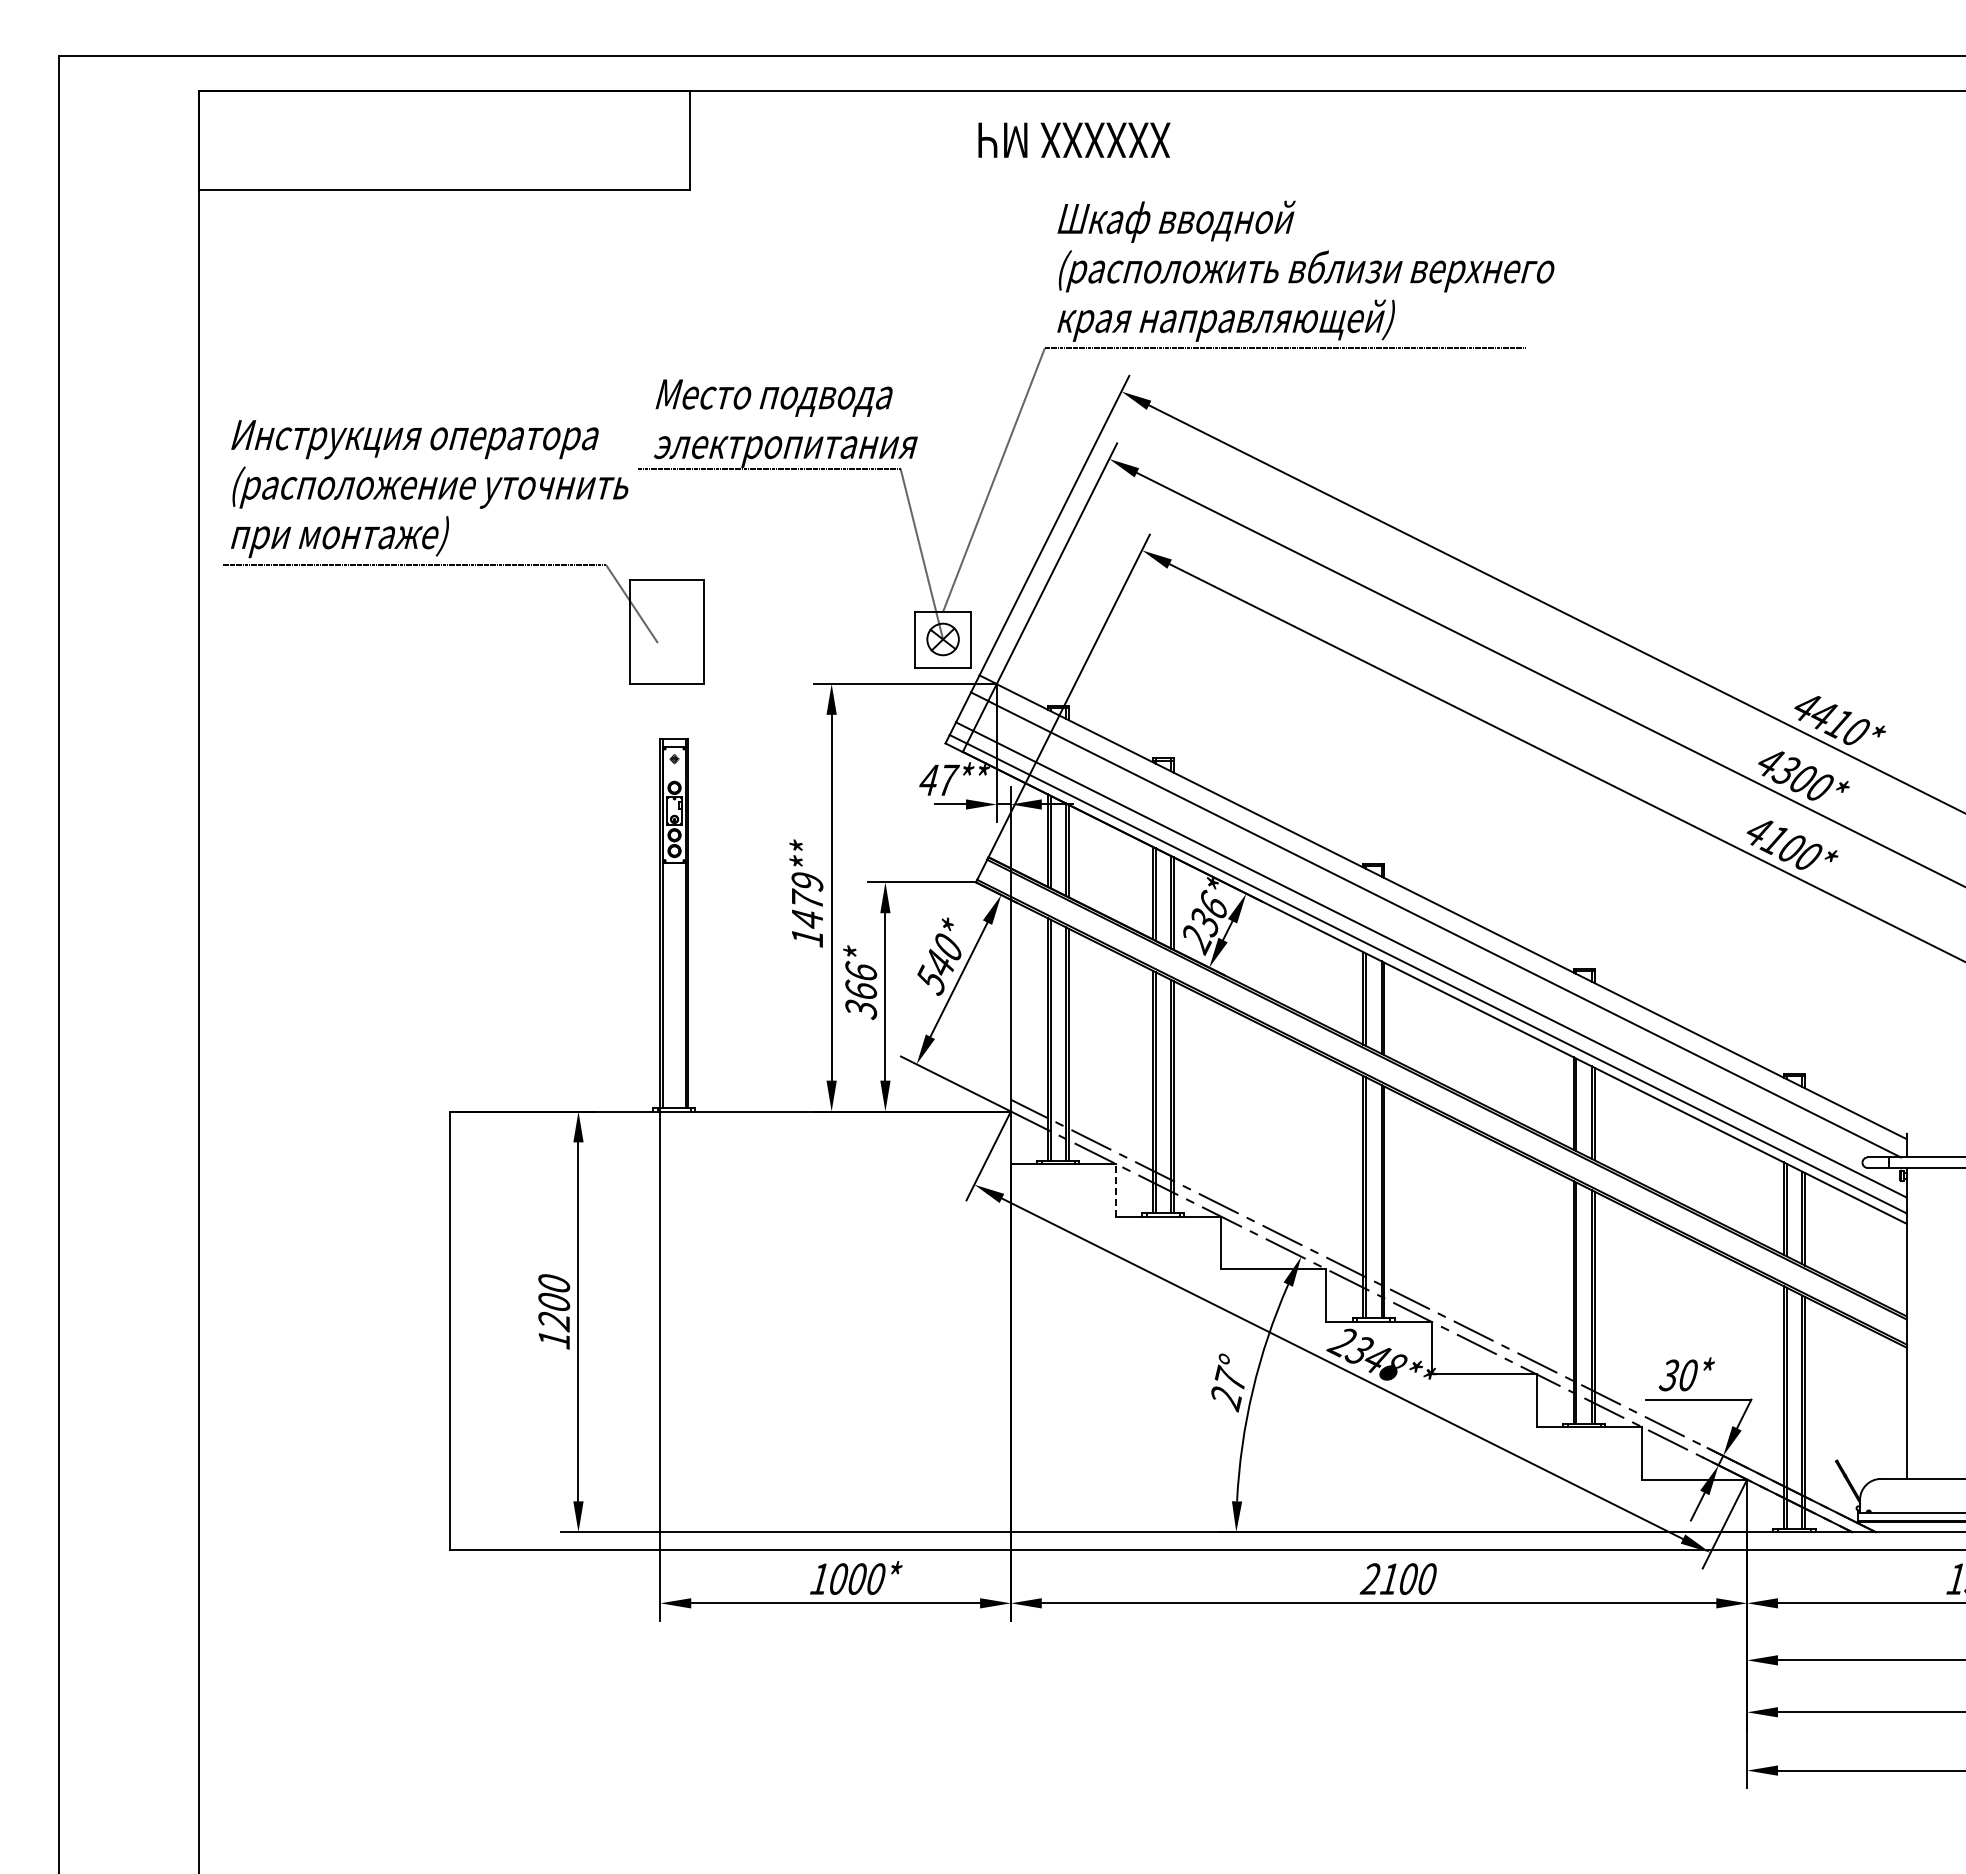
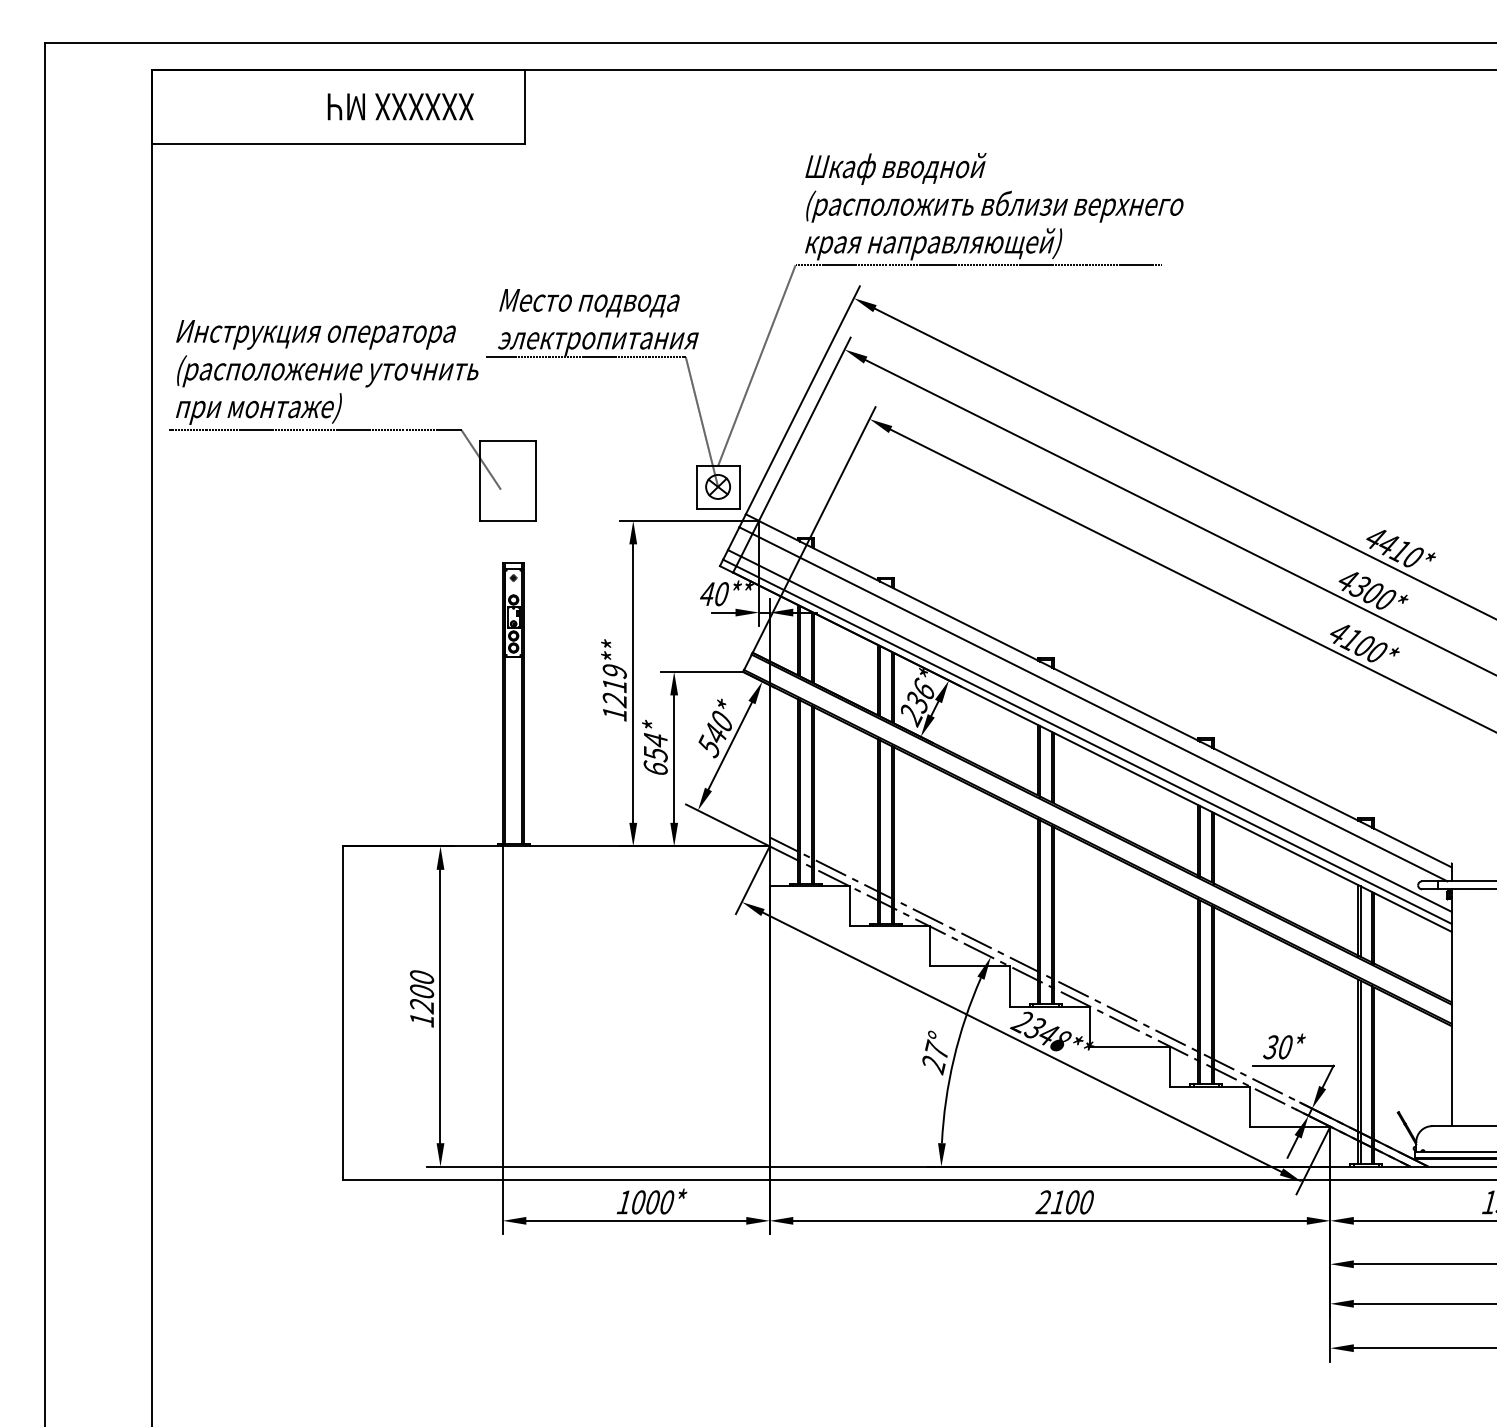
text: (1074, 139) -> (400, 106), moved
text: (949, 780) -> (722, 594), 47** -> 40**
text: (806, 909) -> (614, 692), 1479** -> 1219**
text: (861, 990) -> (655, 754), 366* -> 654*
line: (1116, 1189) -> (850, 905), dashed -> solid

